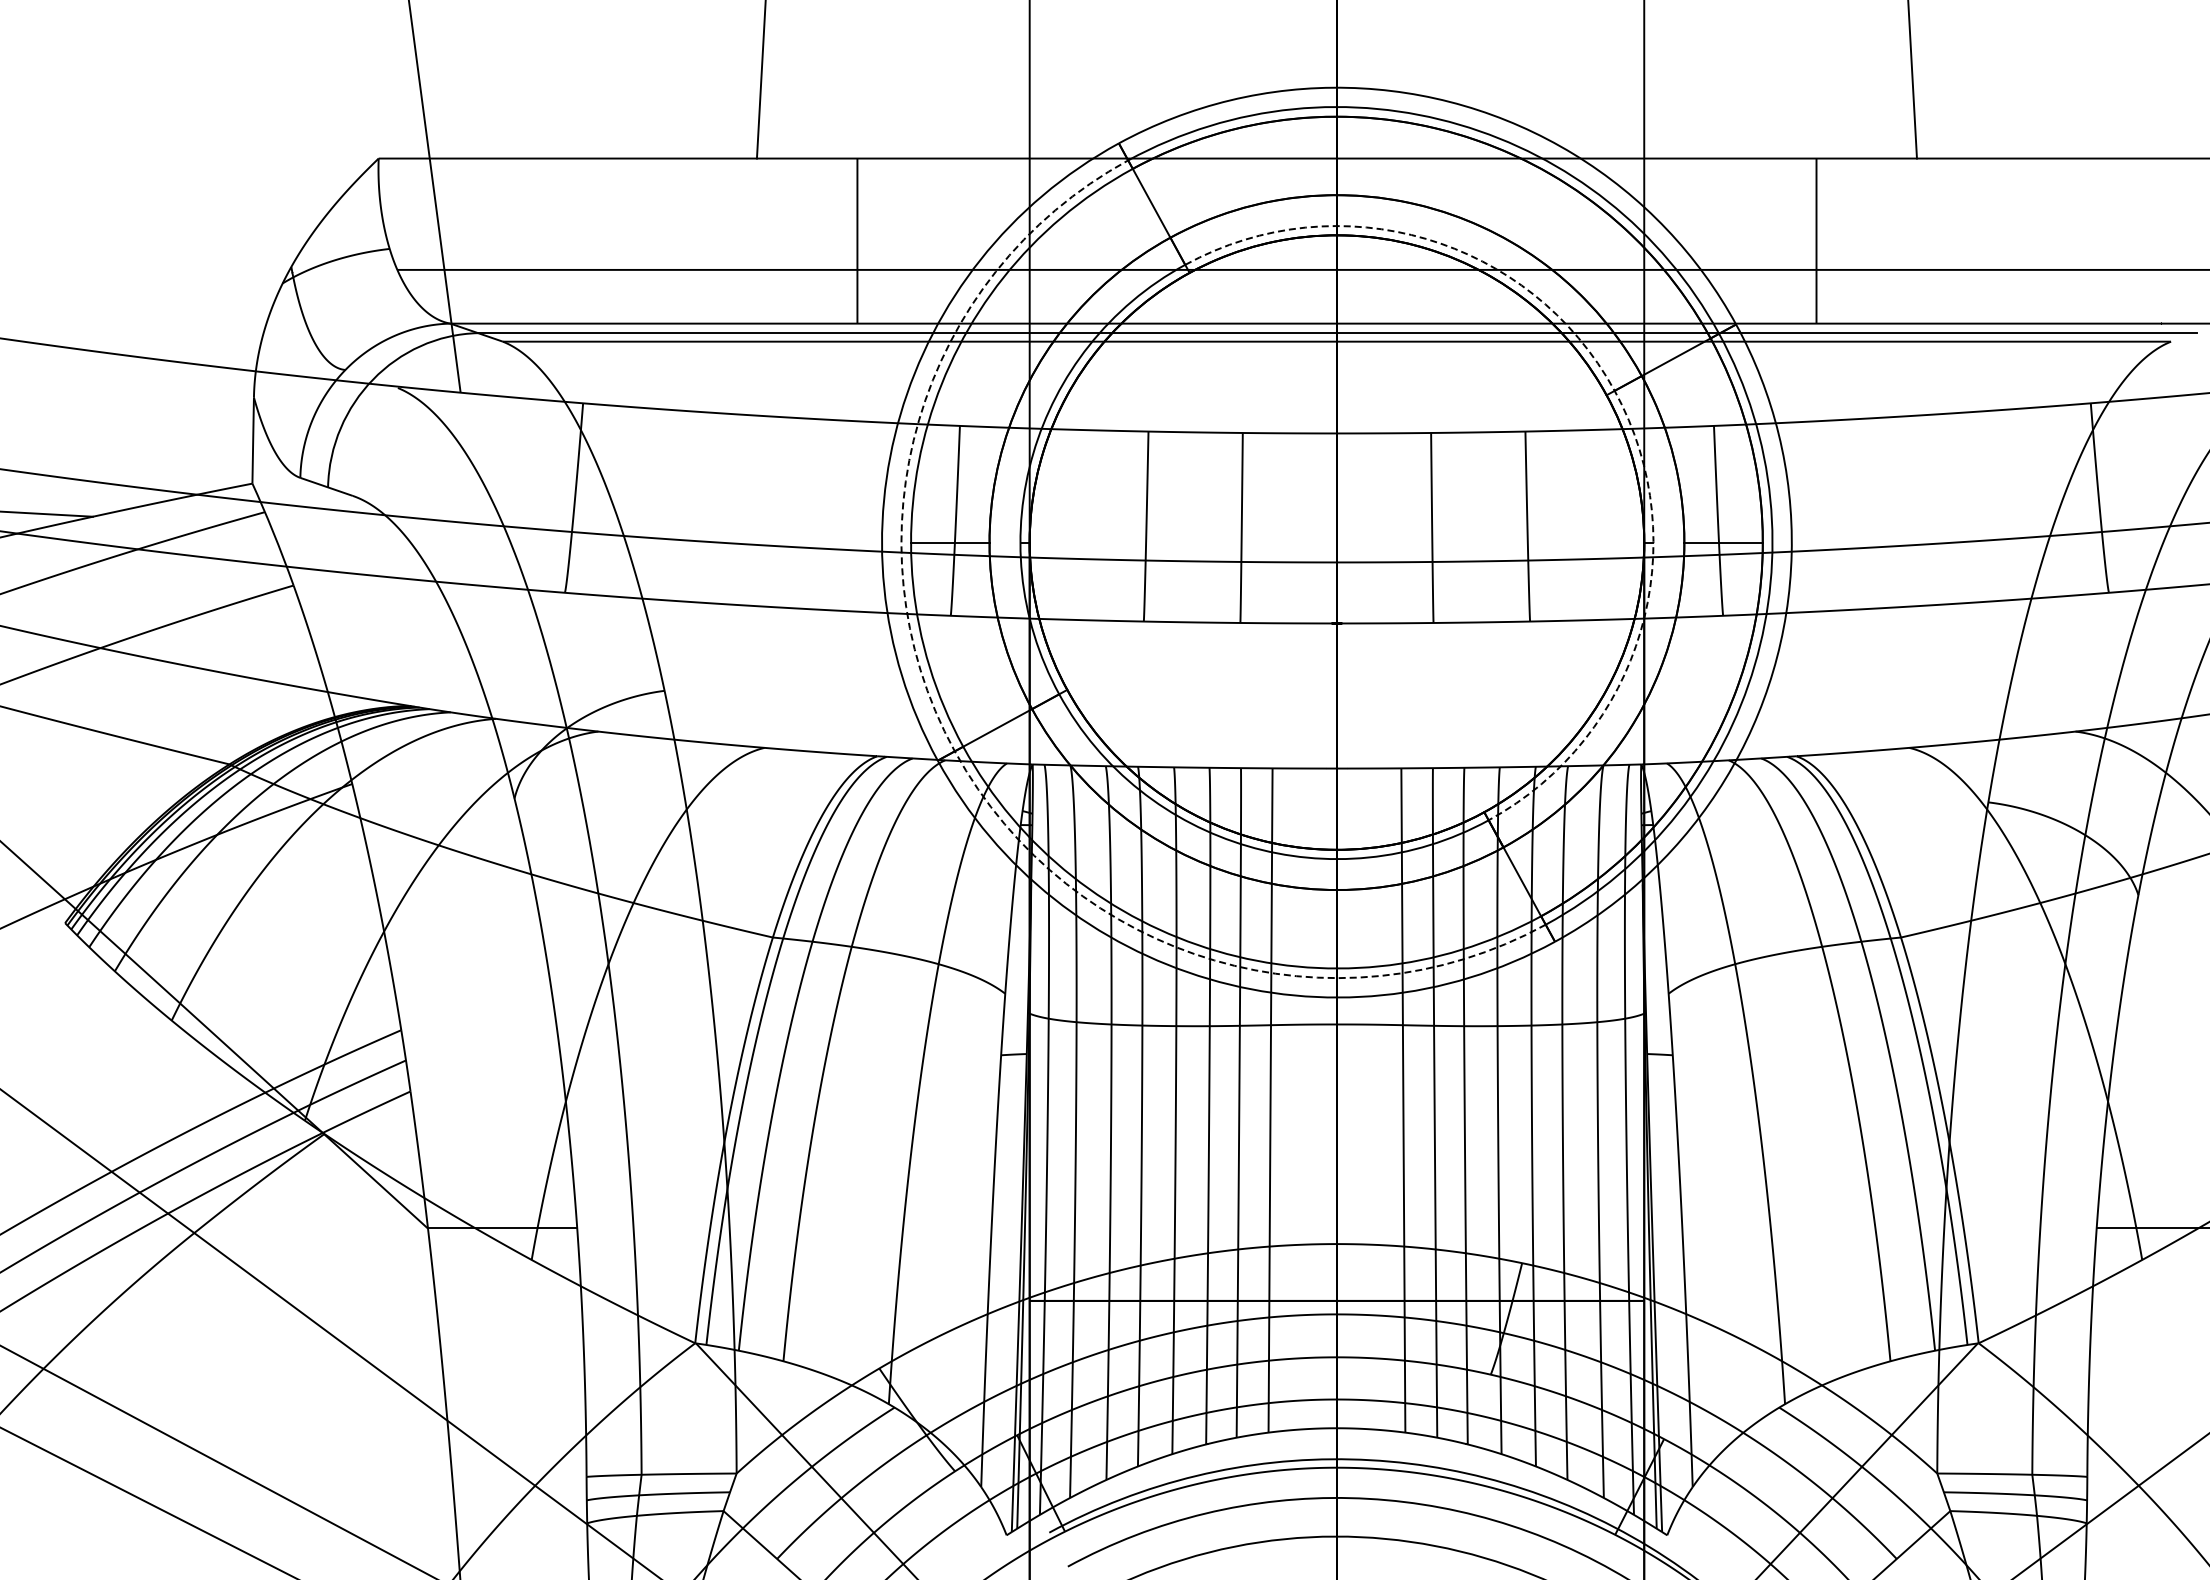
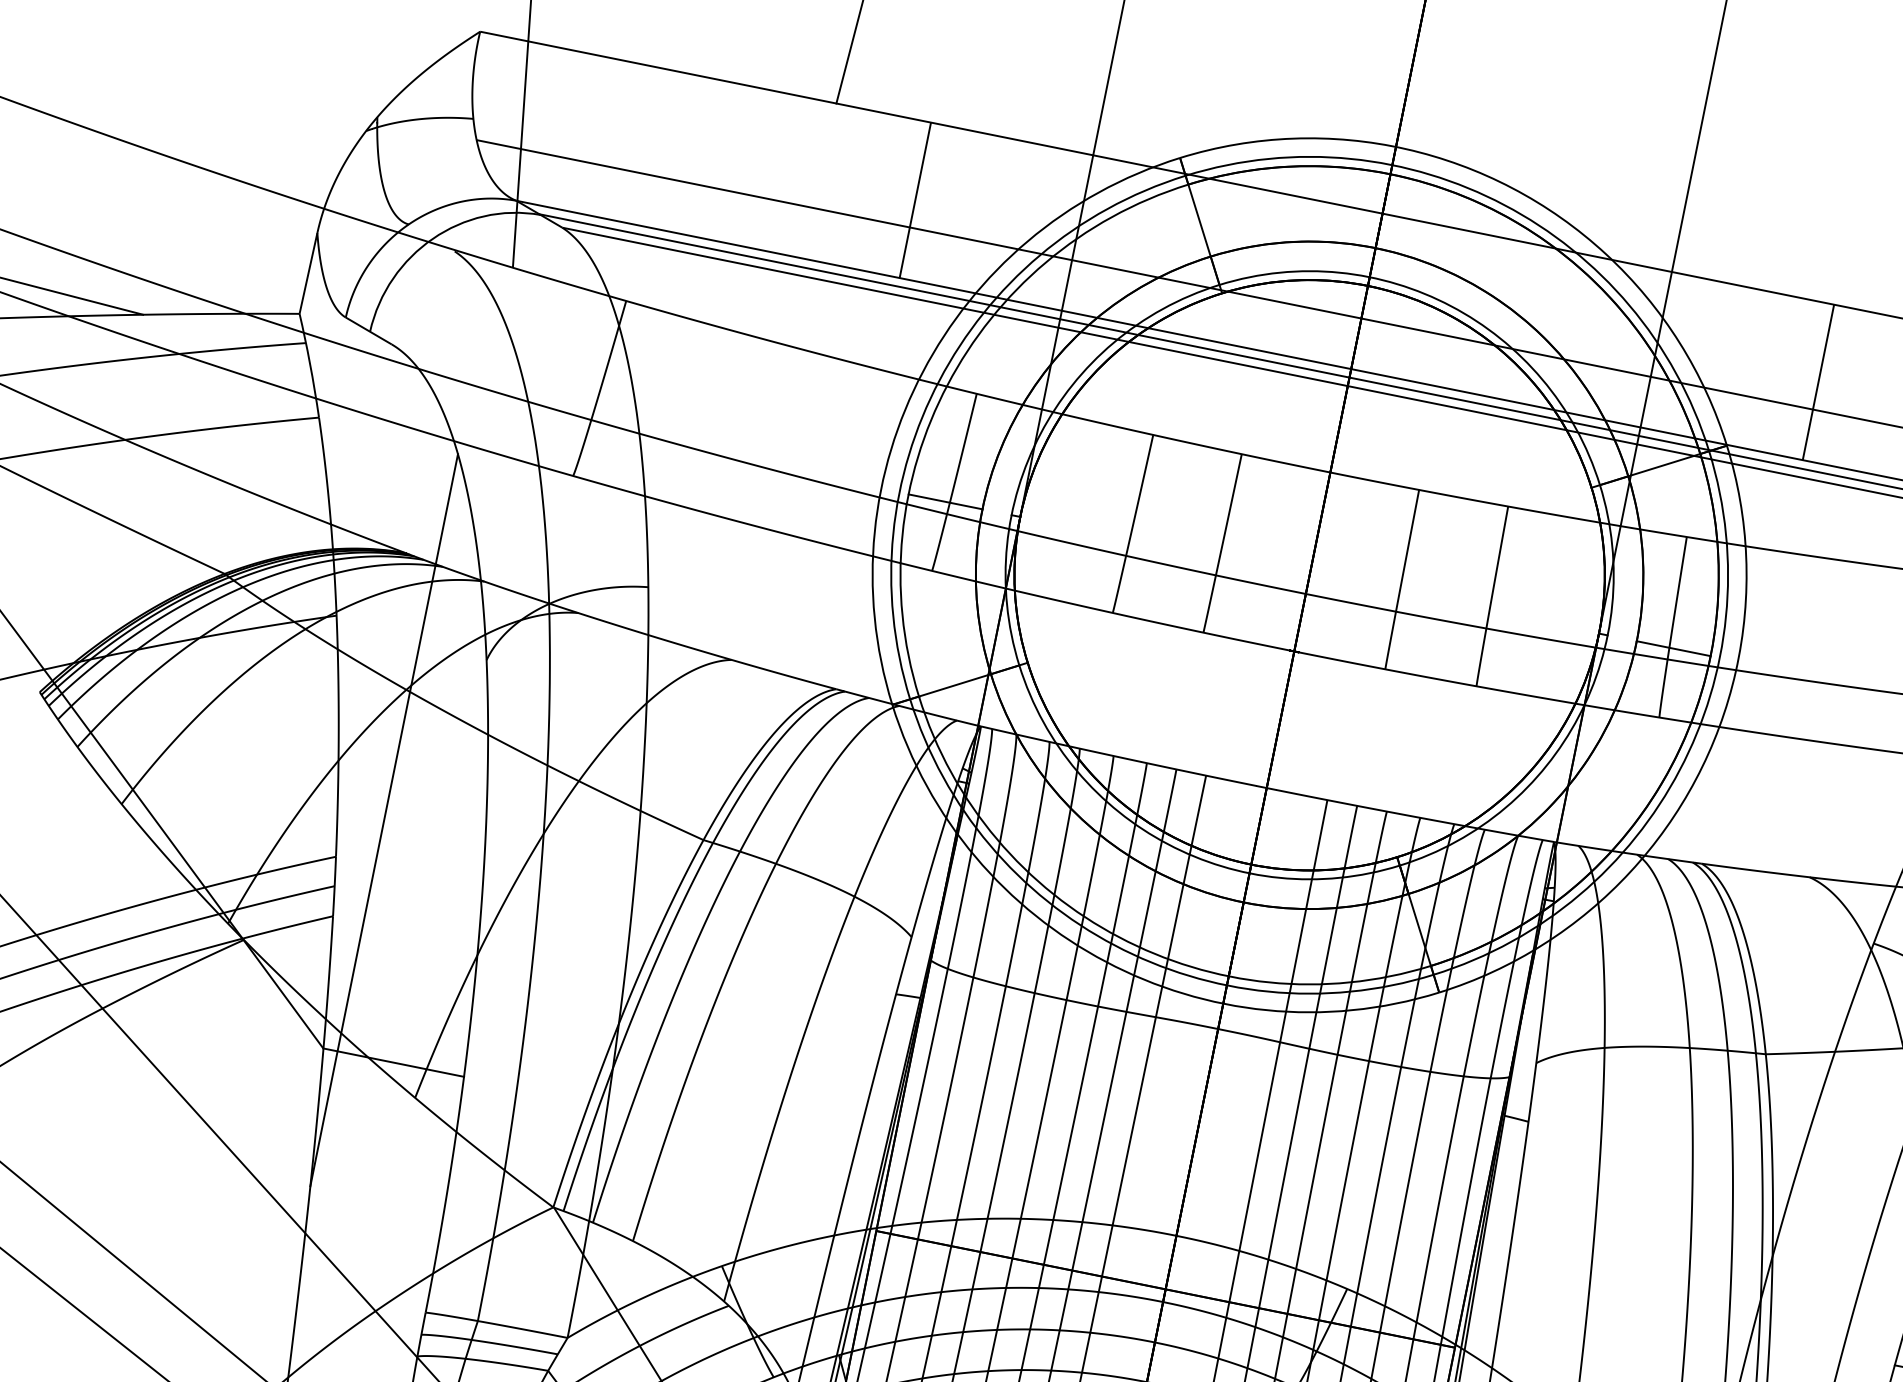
arc: (1614, 390) -> (1599, 484), dashed -> solid
arc: (954, 751) -> (909, 699), dashed -> solid
line: (442, 982) -> (383, 819), added

